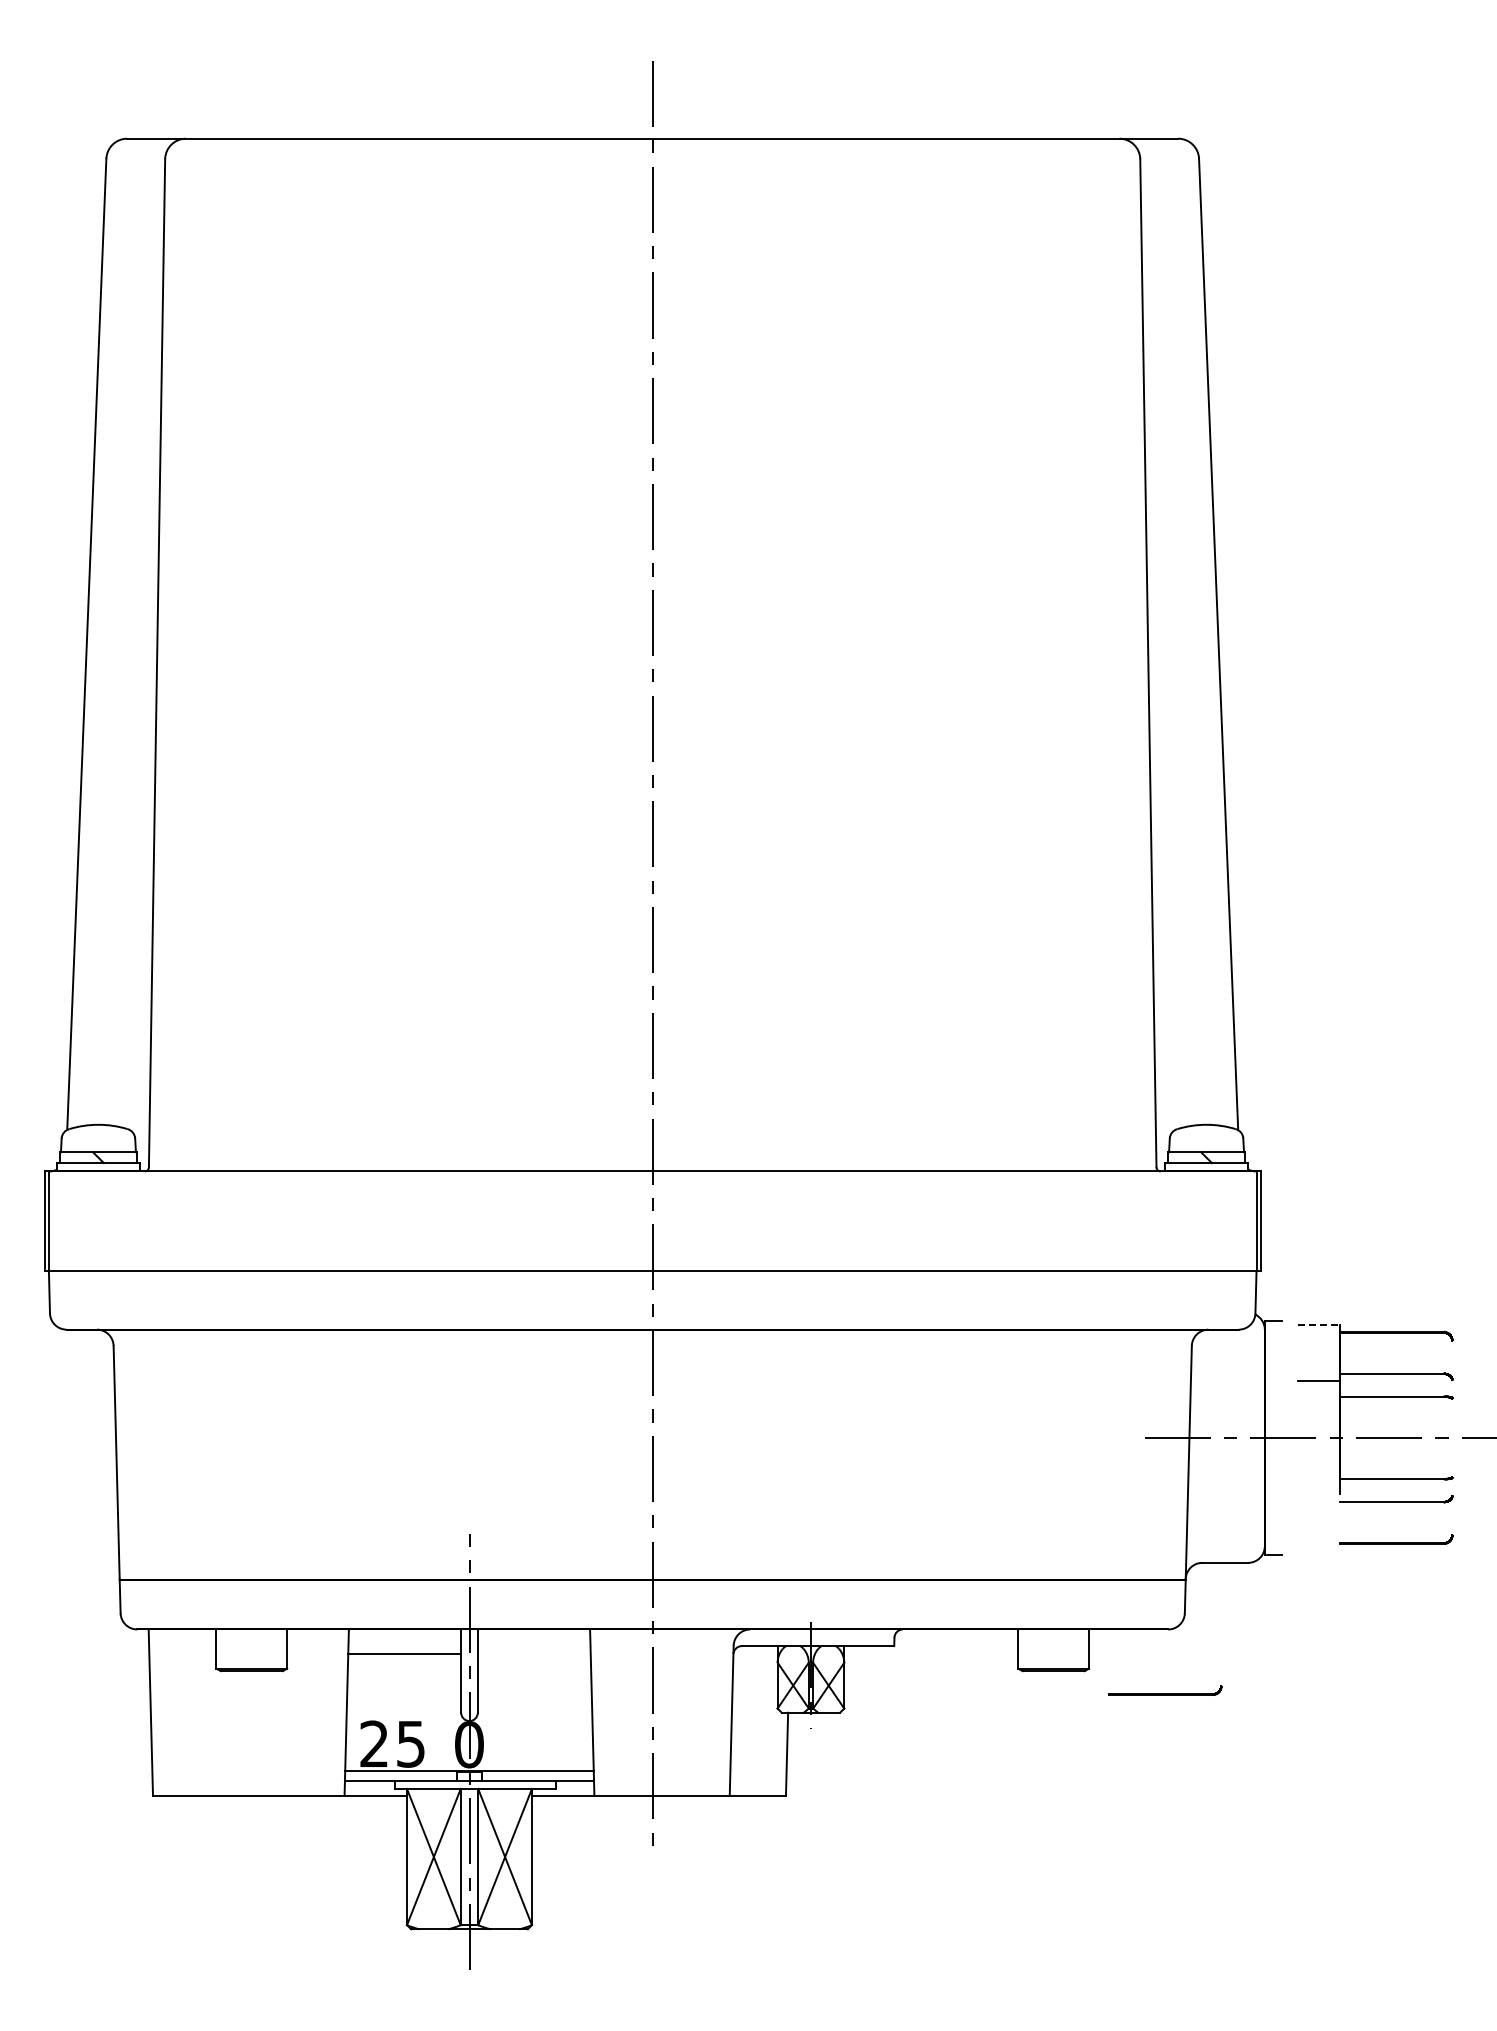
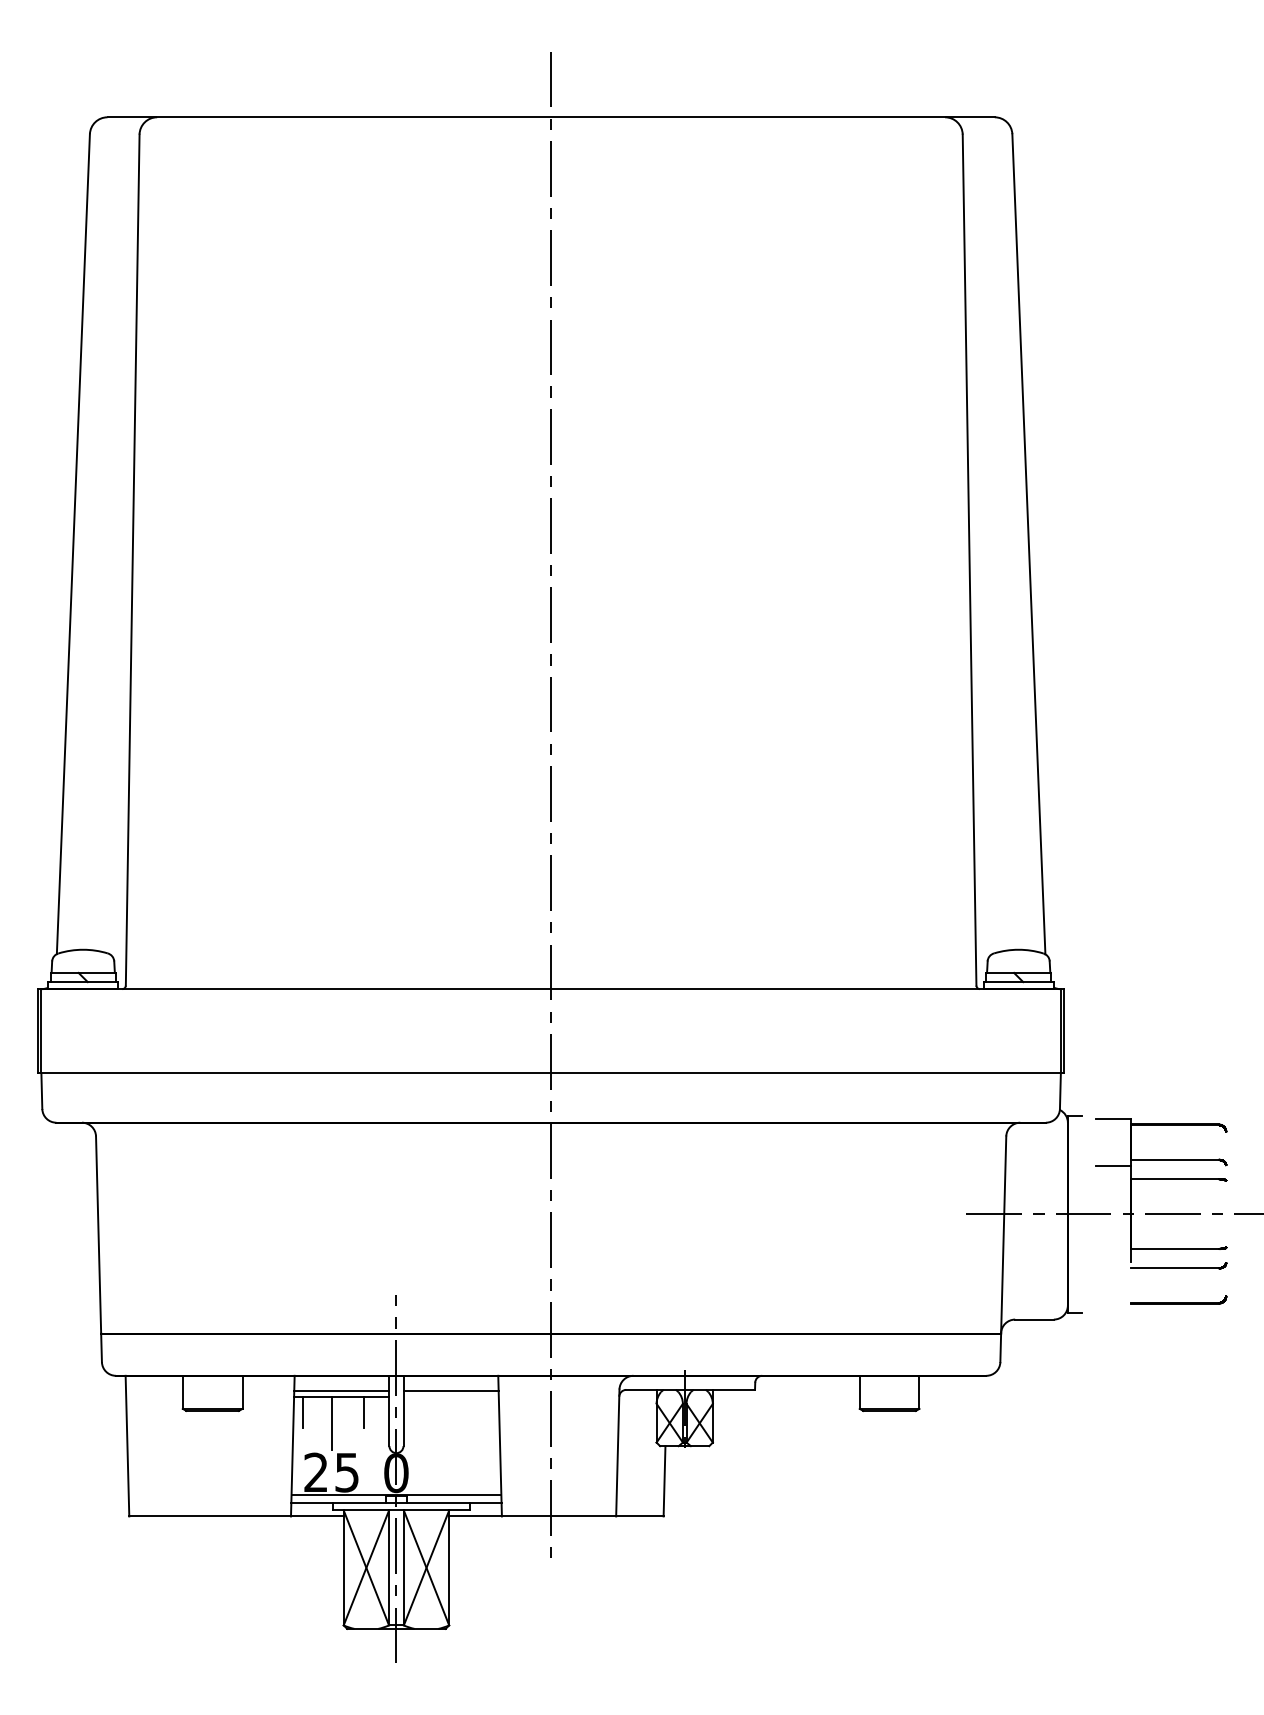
line: (1318, 1324) -> (1113, 1118), dashed -> solid
line: (404, 1647) -> (341, 1391), added
line: (533, 1647) -> (450, 1391), added
line: (358, 1672) -> (302, 1412), added
line: (430, 1672) -> (363, 1412), added
line: (392, 1685) -> (331, 1423), added
part: (1165, 1690) -> (984, 1427), removed

